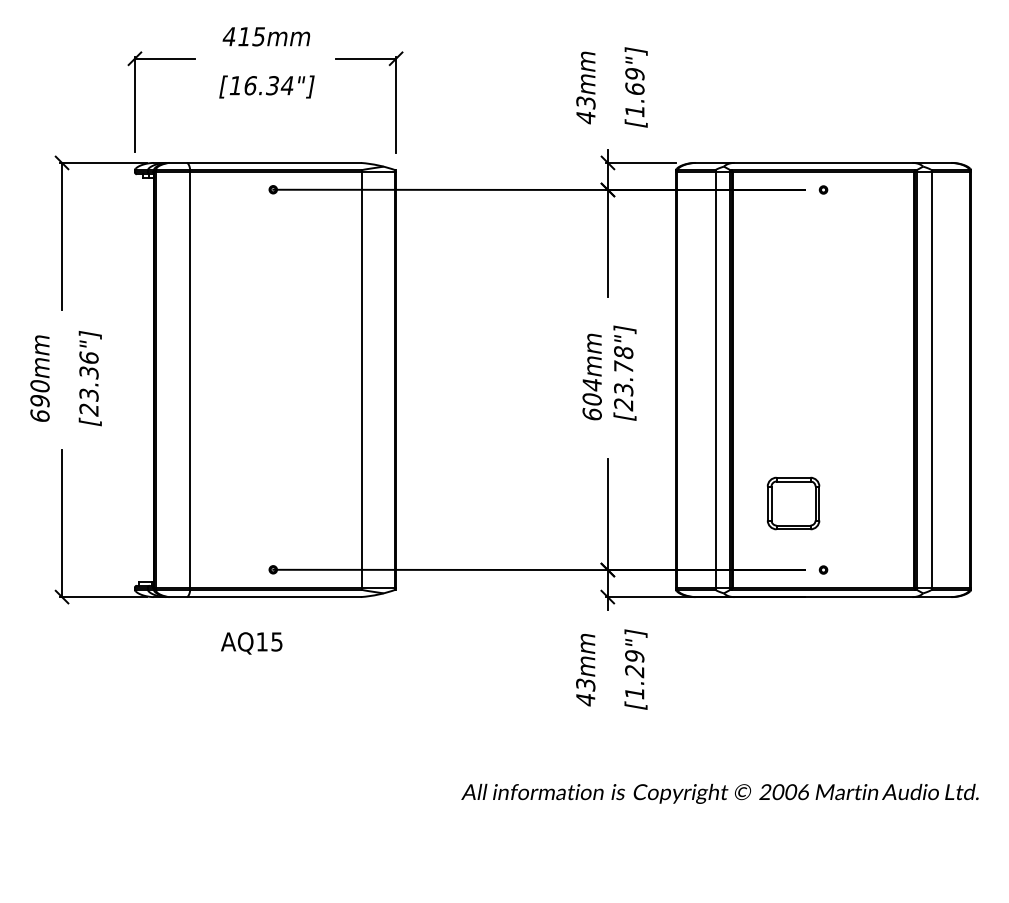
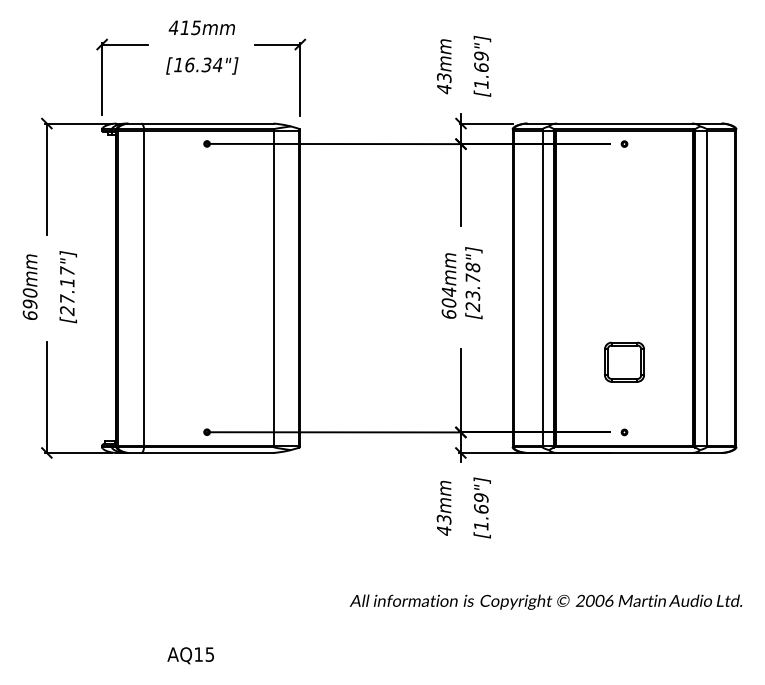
text: (88, 375) -> (66, 284), [23.36"] -> [27.17"]
part: (793, 503) -> (624, 362), moved
text: (251, 643) -> (190, 655), moved
text: (634, 671) -> (481, 509), [1.29"] -> [1.69"]

